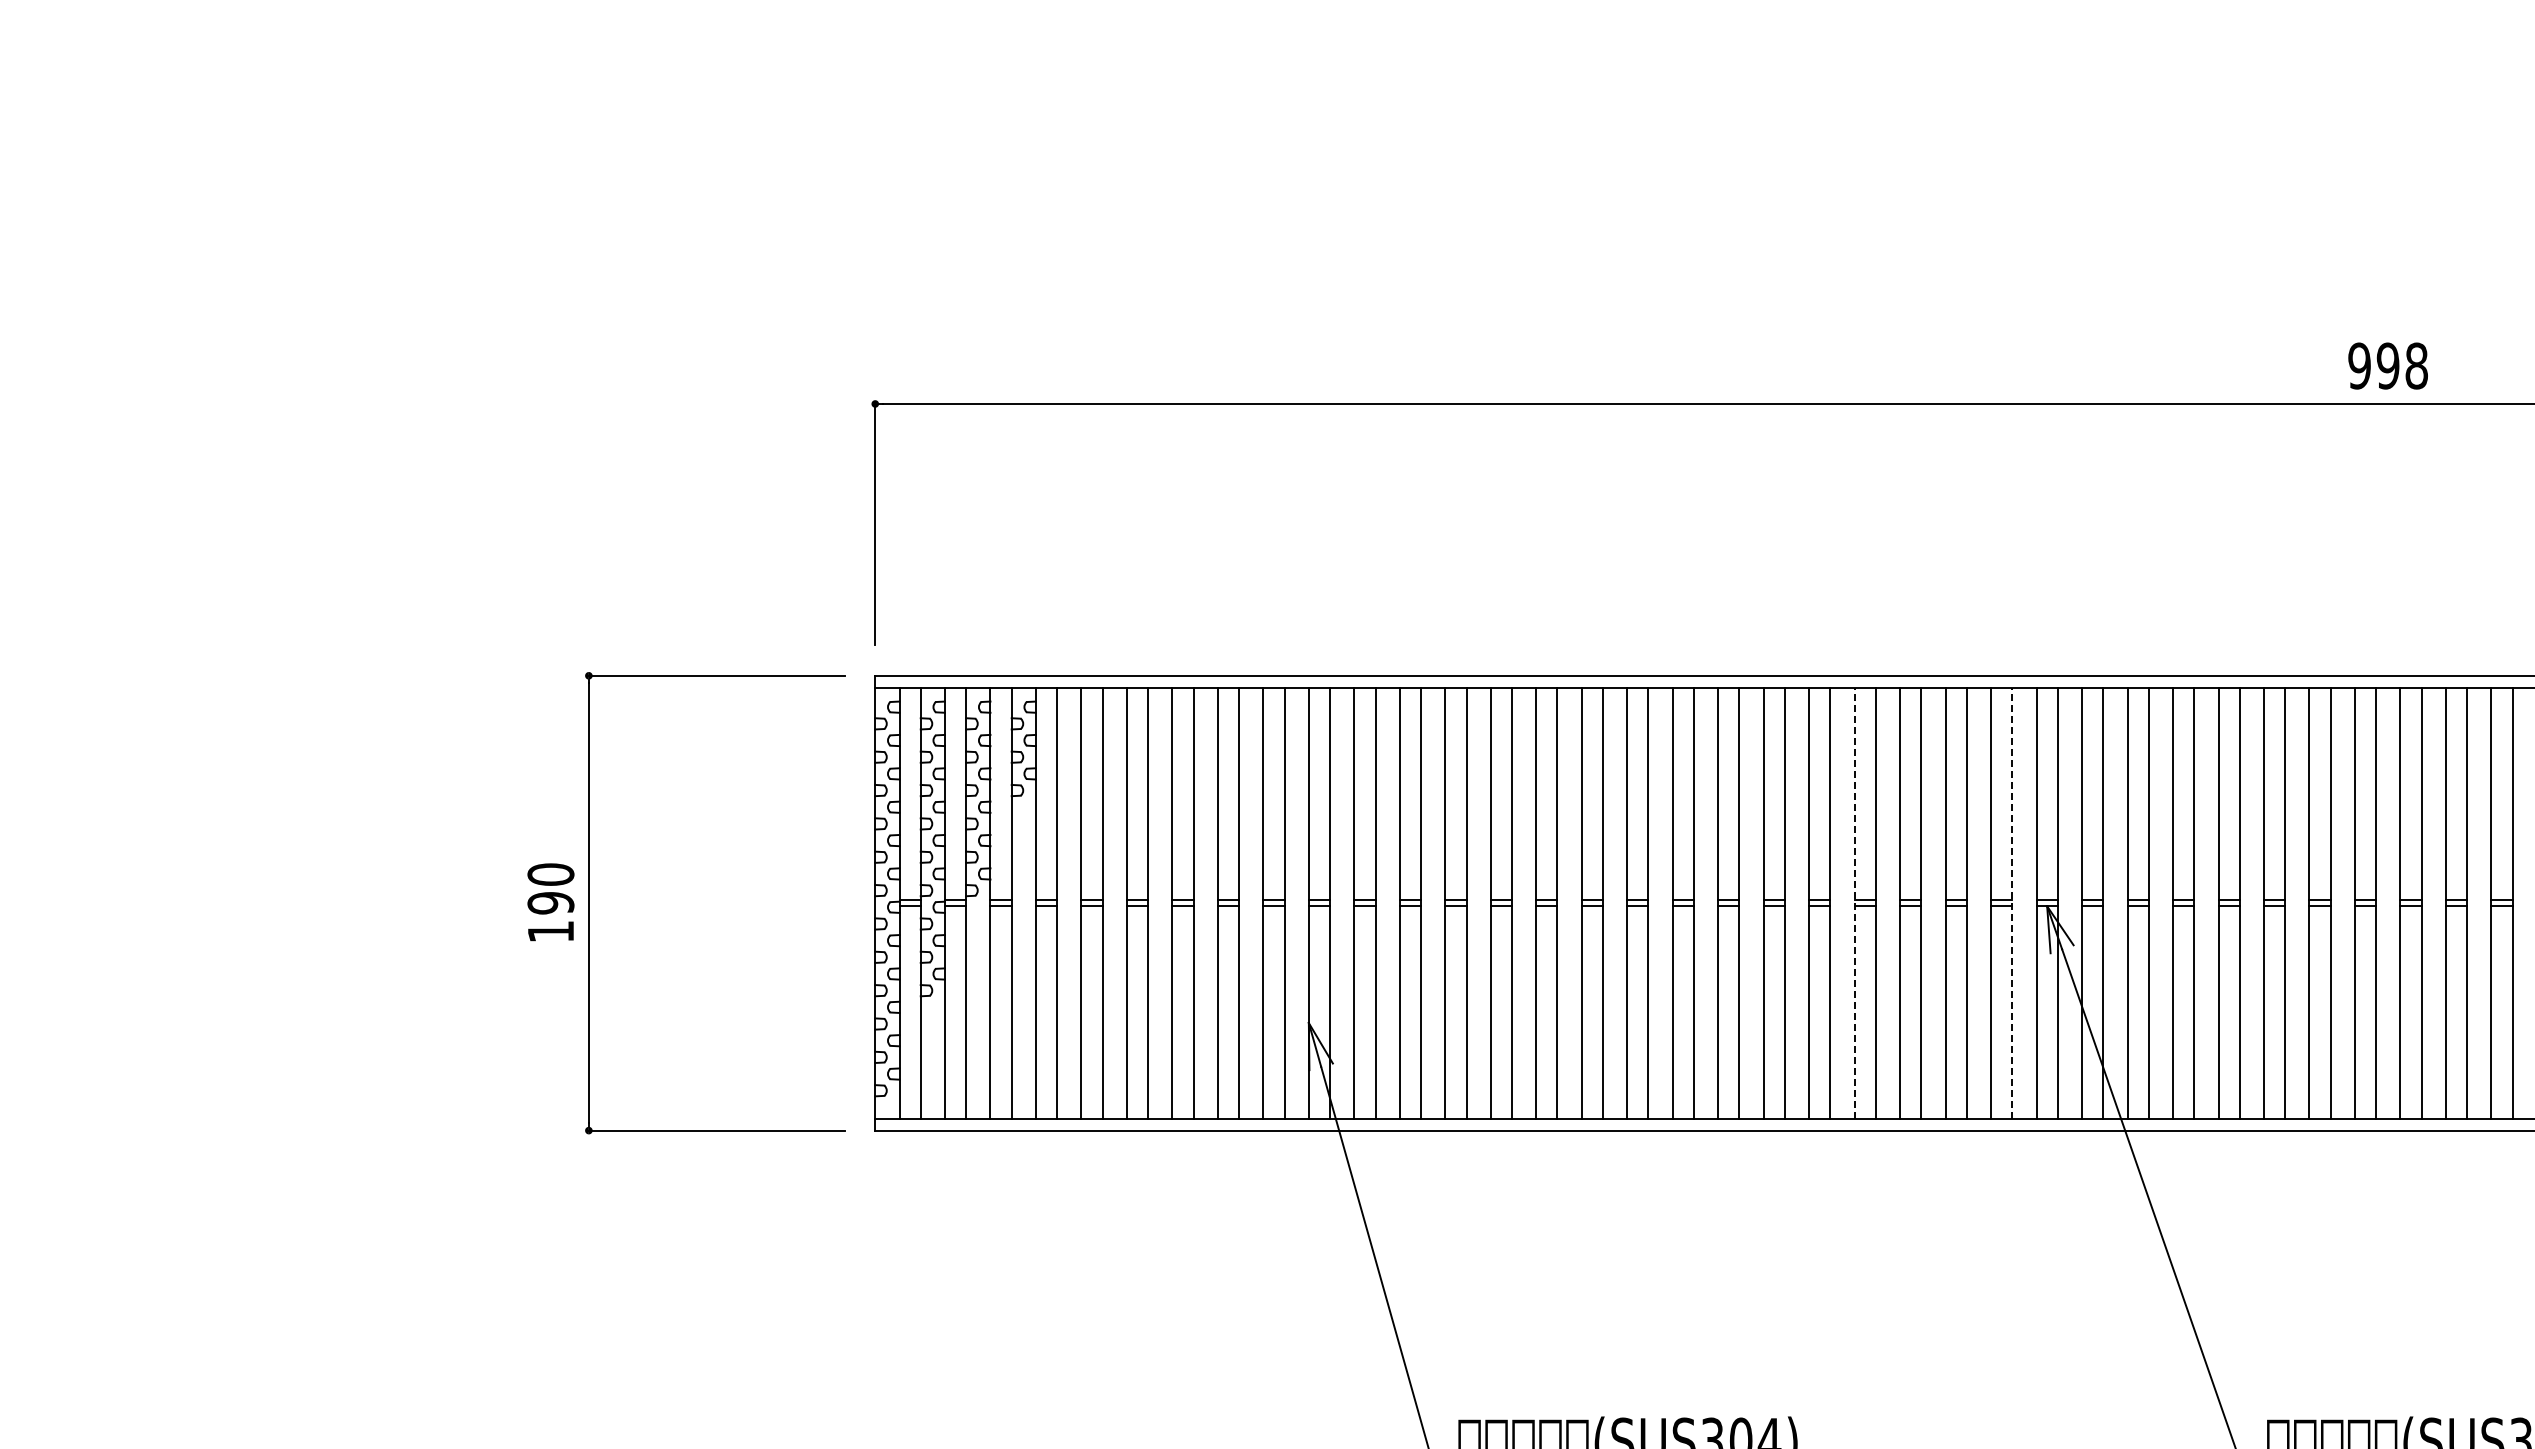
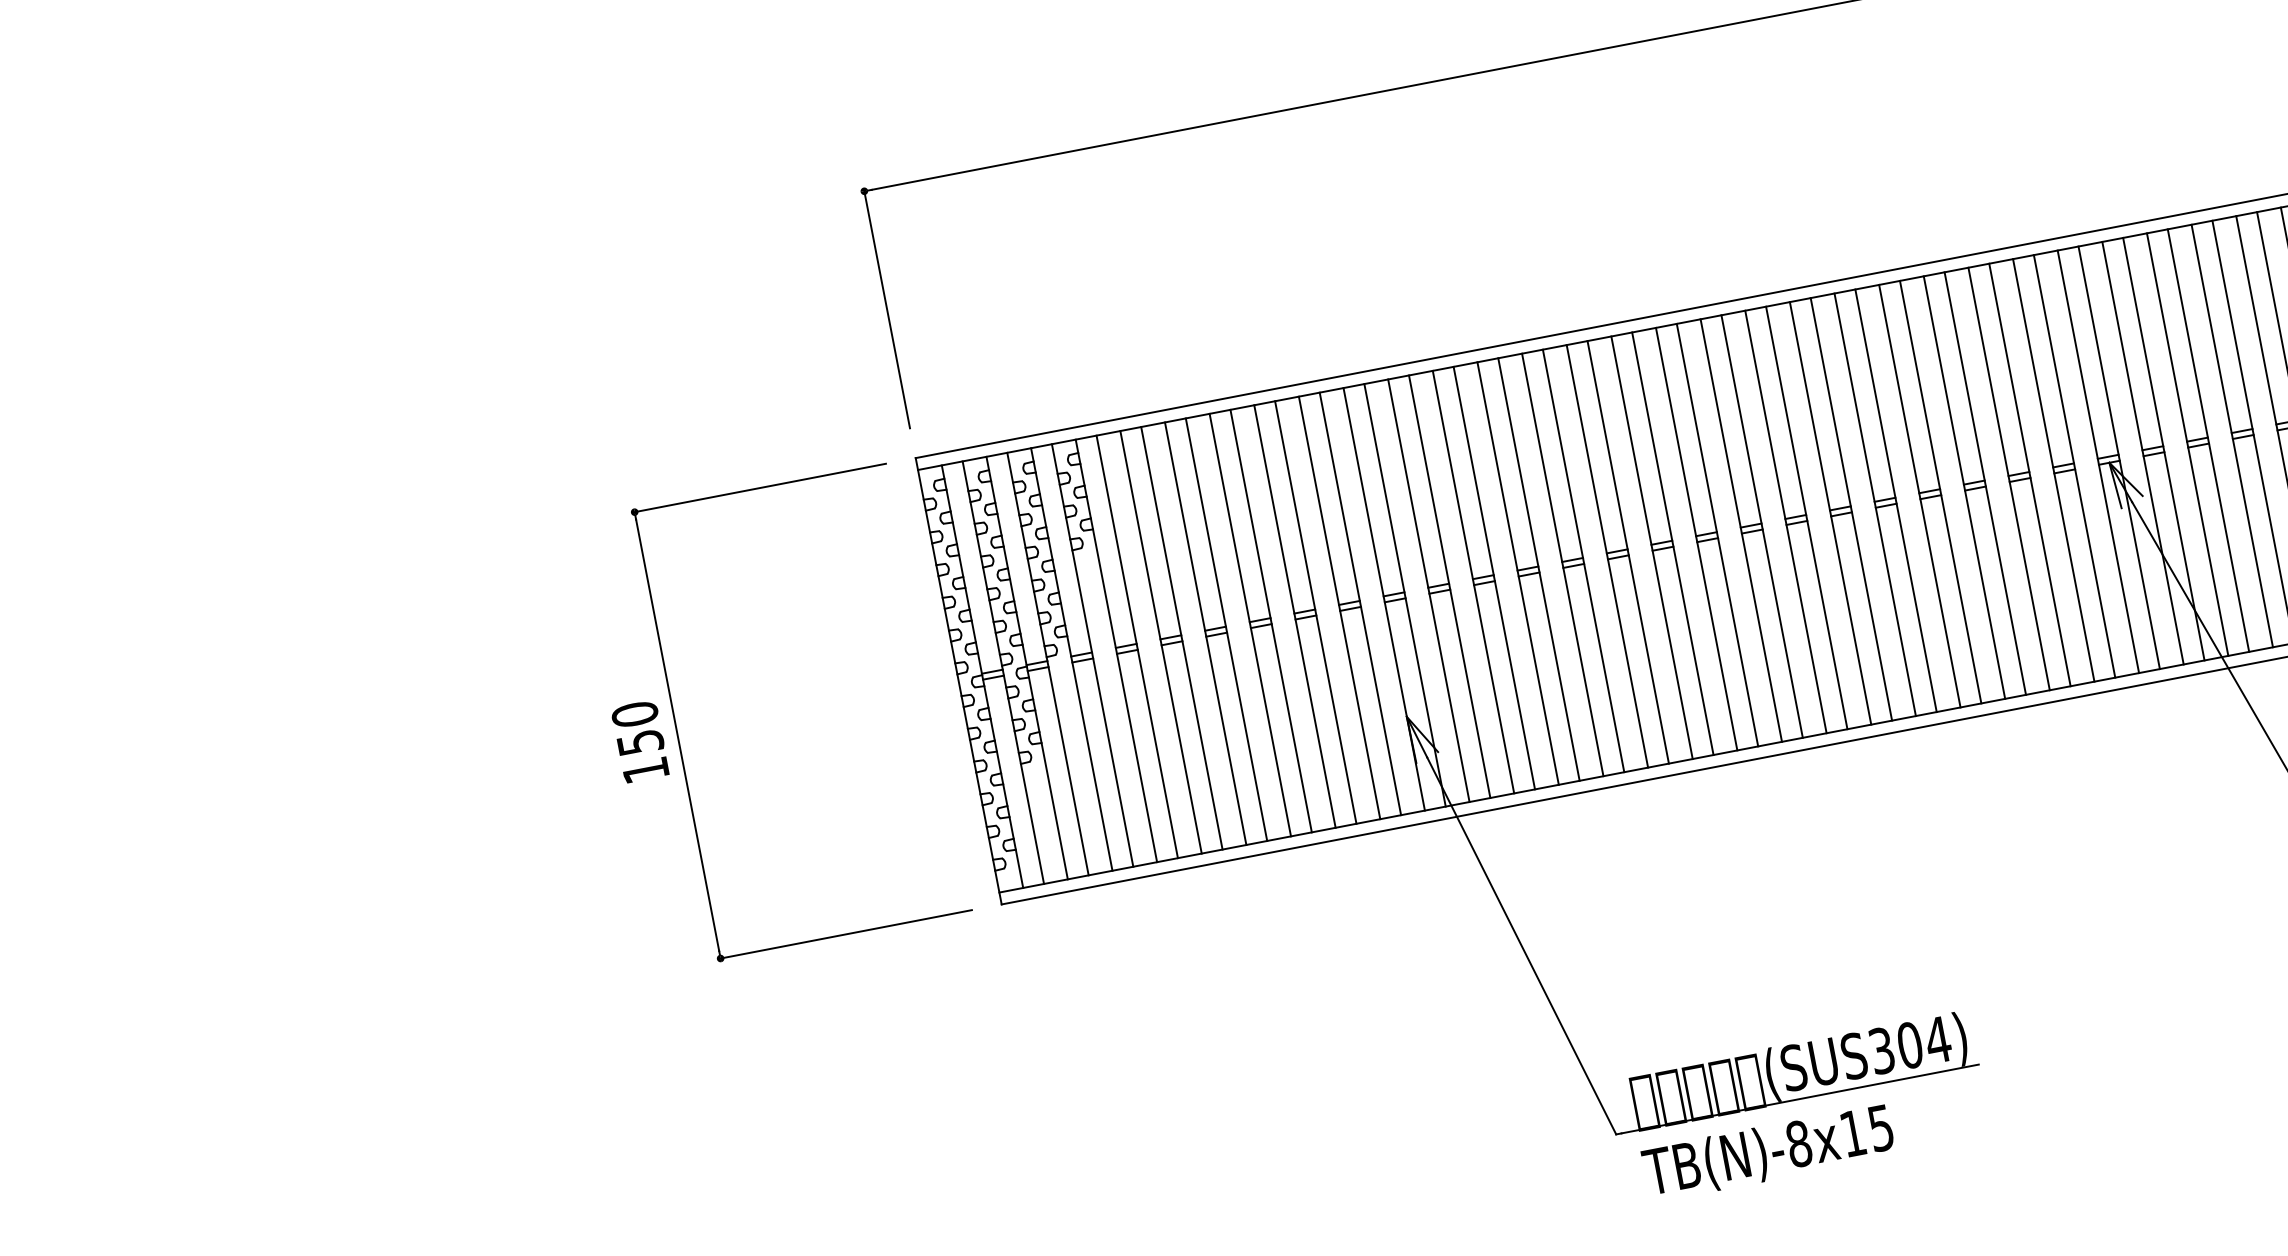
line: (1854, 902) -> (1919, 495), dashed -> solid
line: (2012, 902) -> (2074, 465), dashed -> solid
text: (550, 903) -> (640, 742), 190 -> 150

